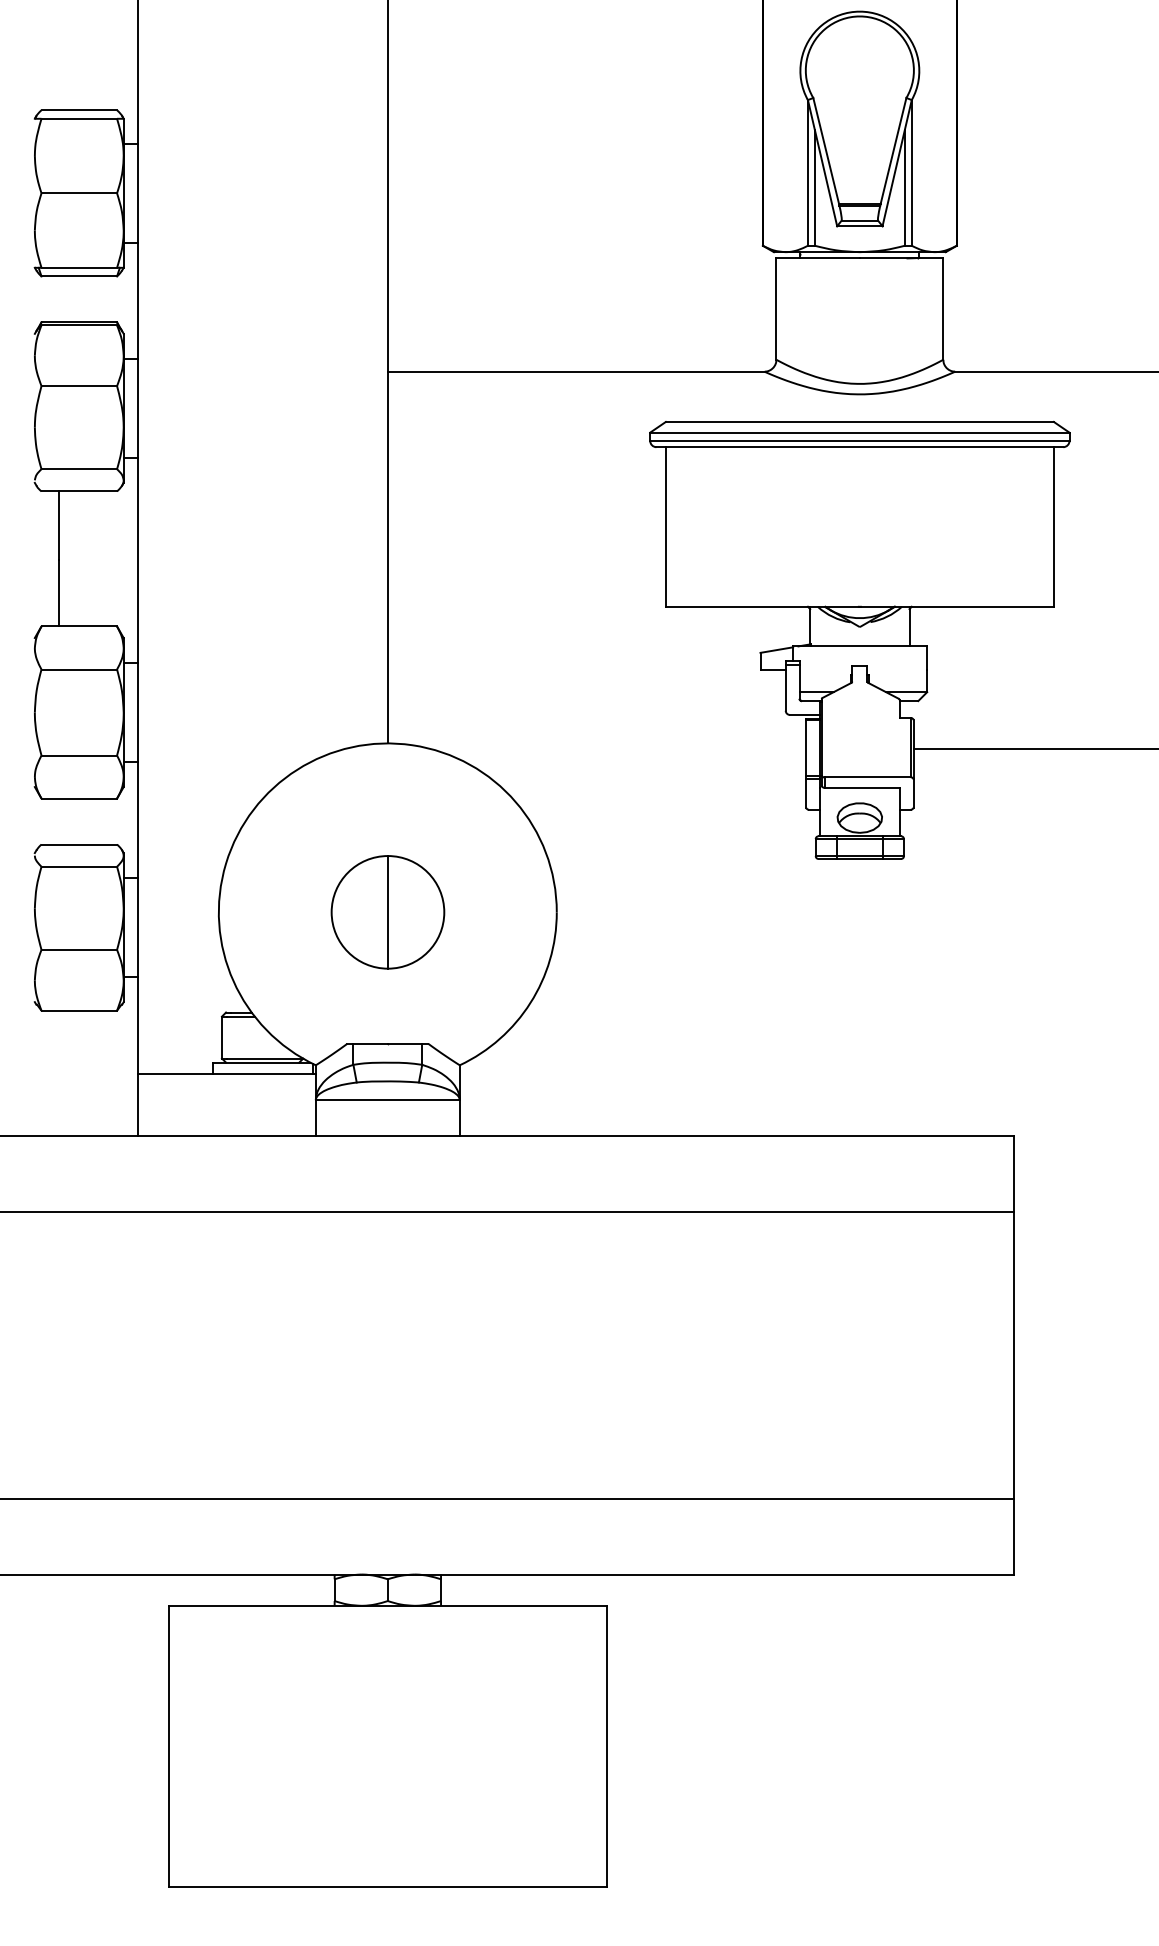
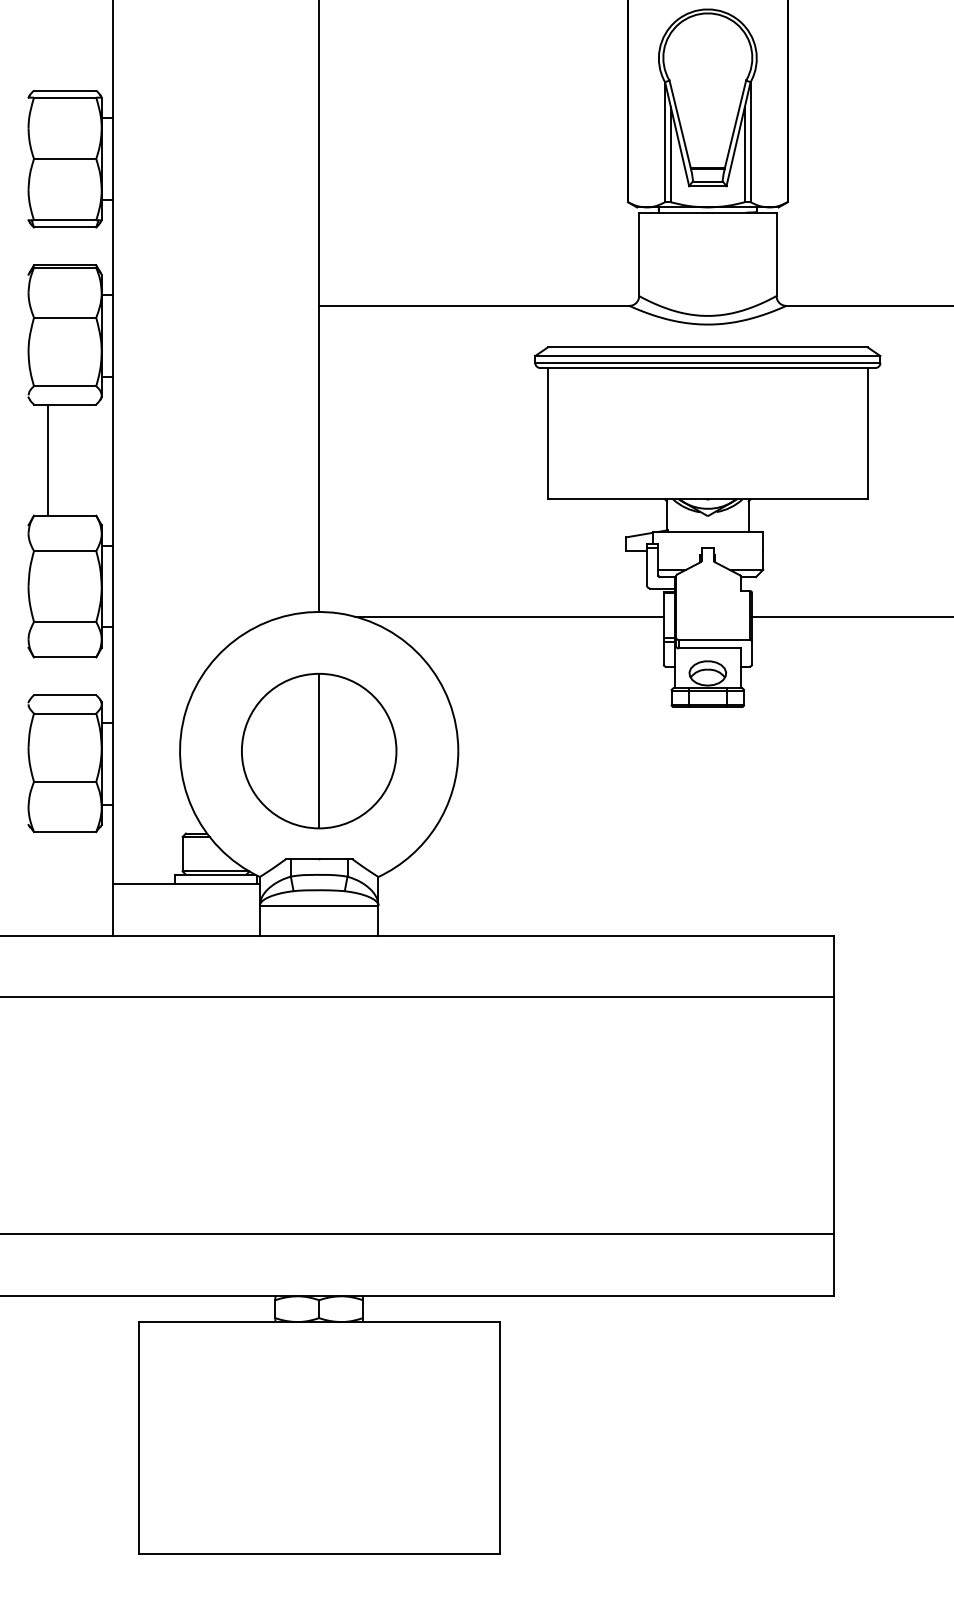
line: (618, 748) -> (509, 616), added
part: (388, 911) -> (319, 750), size x1.67

